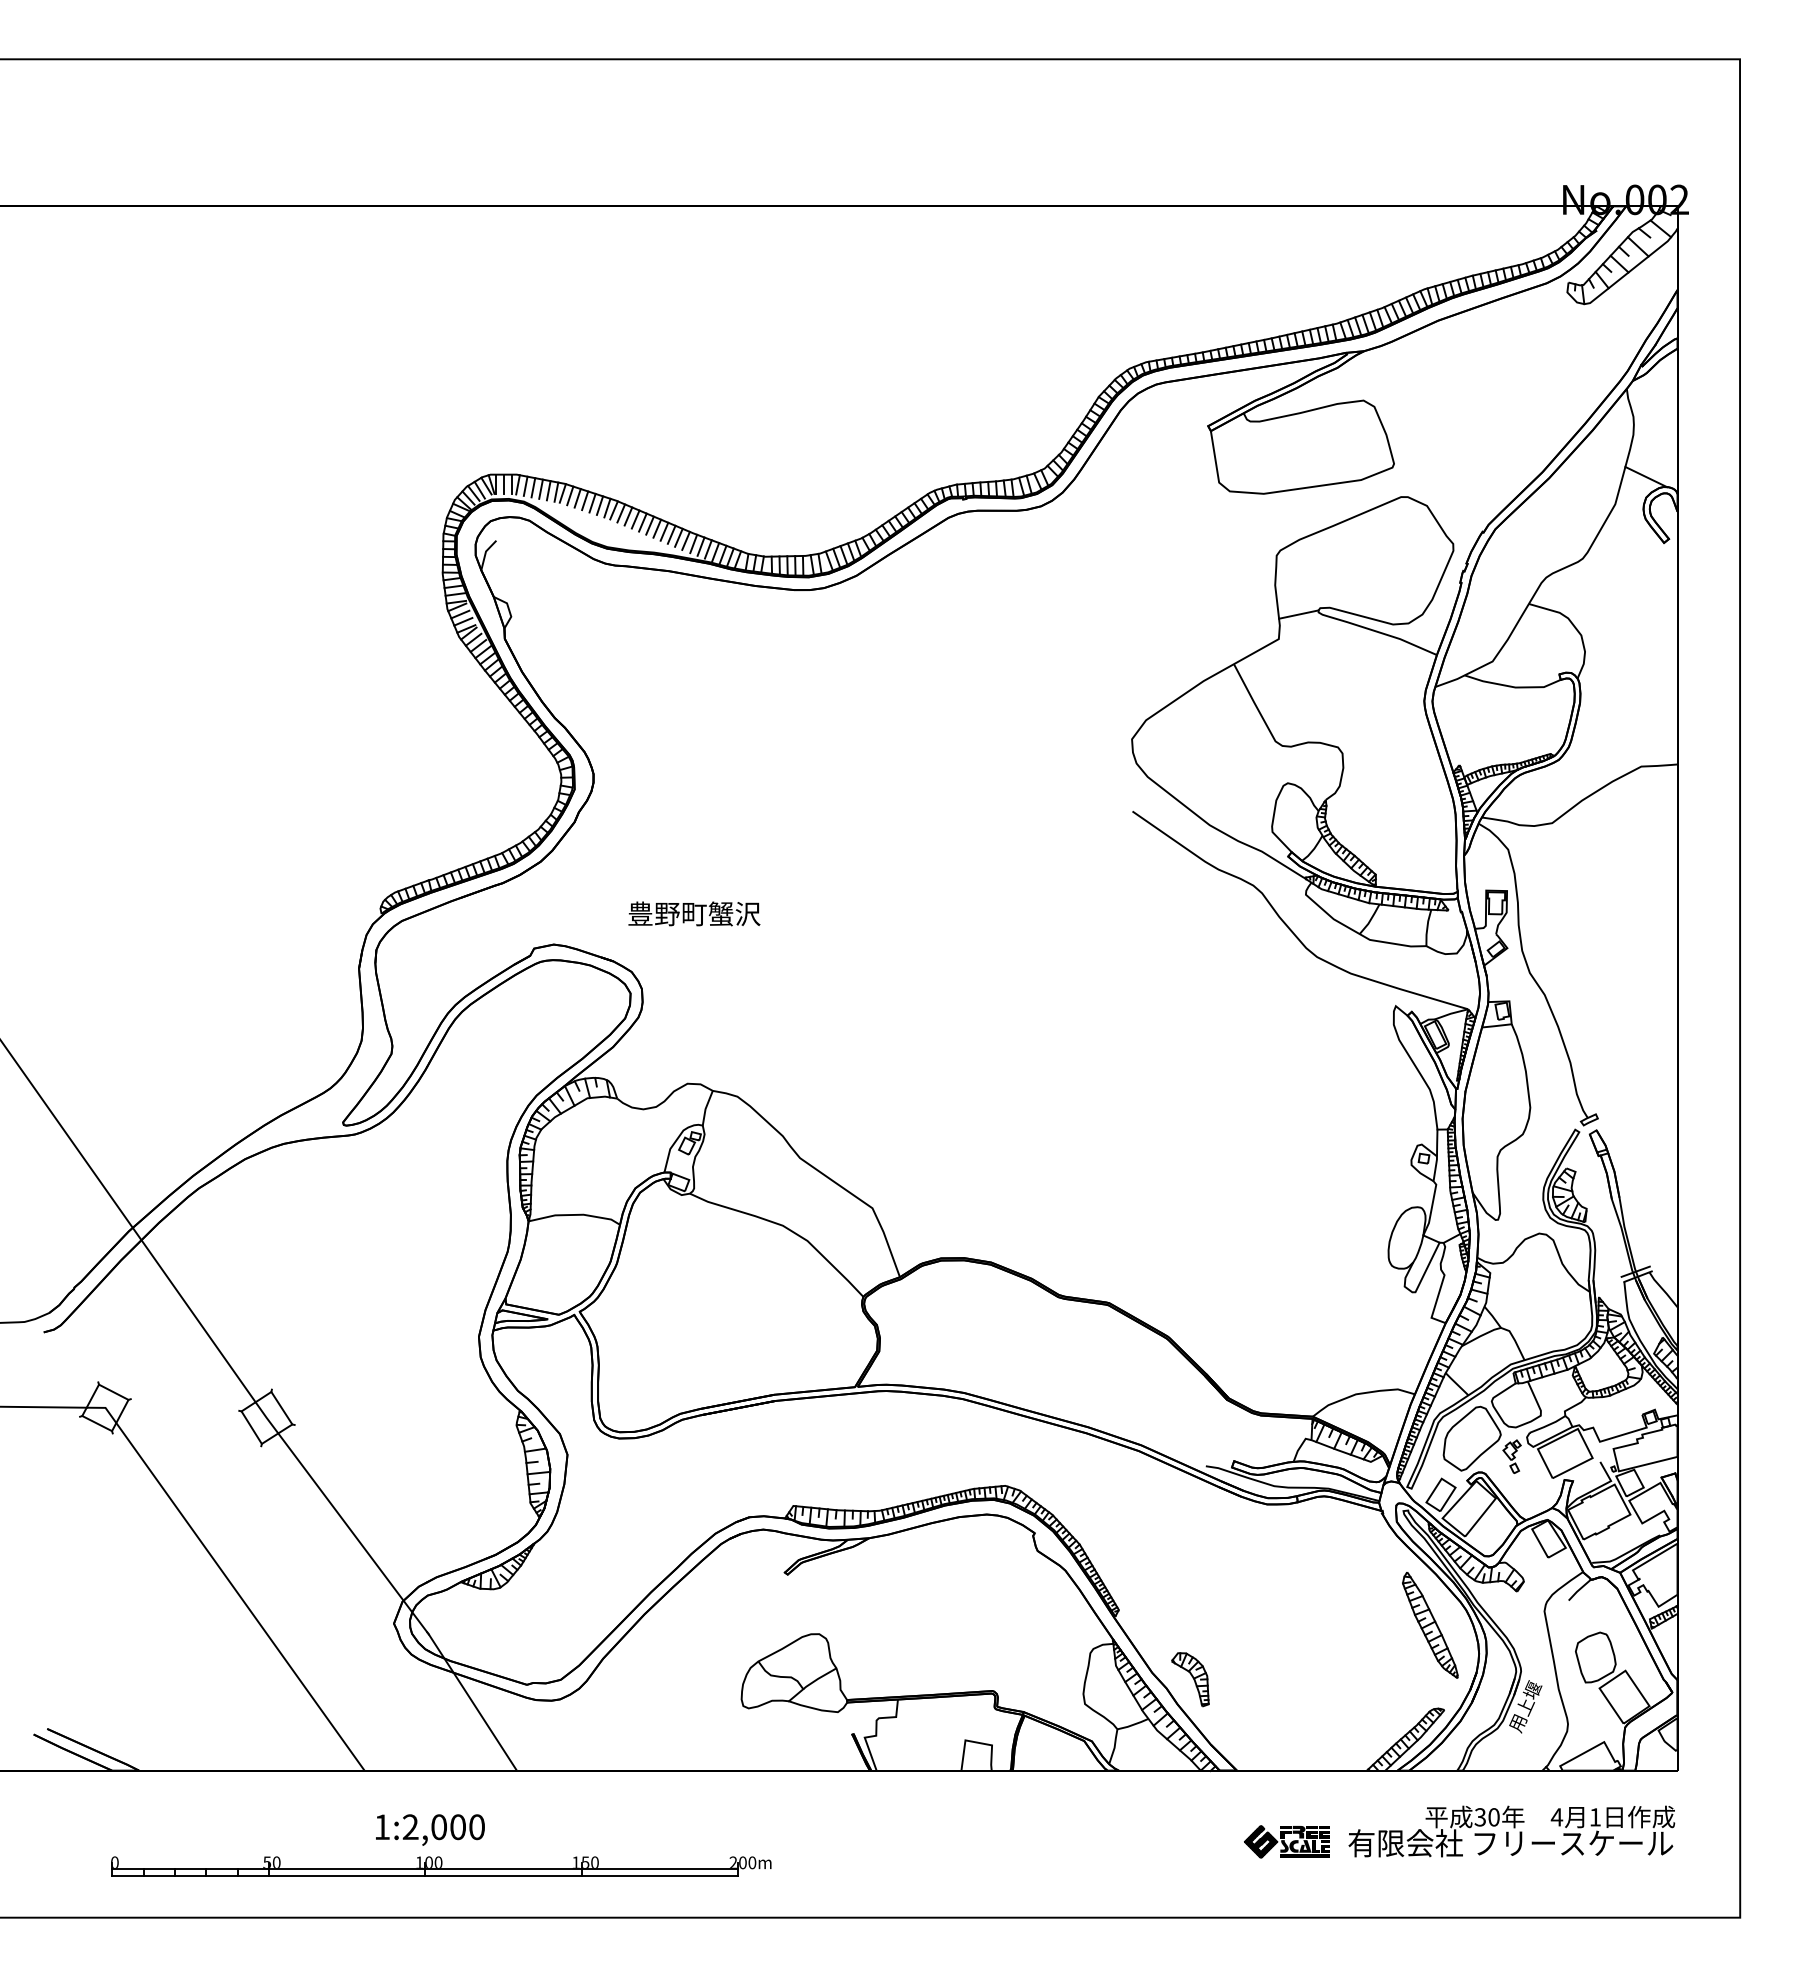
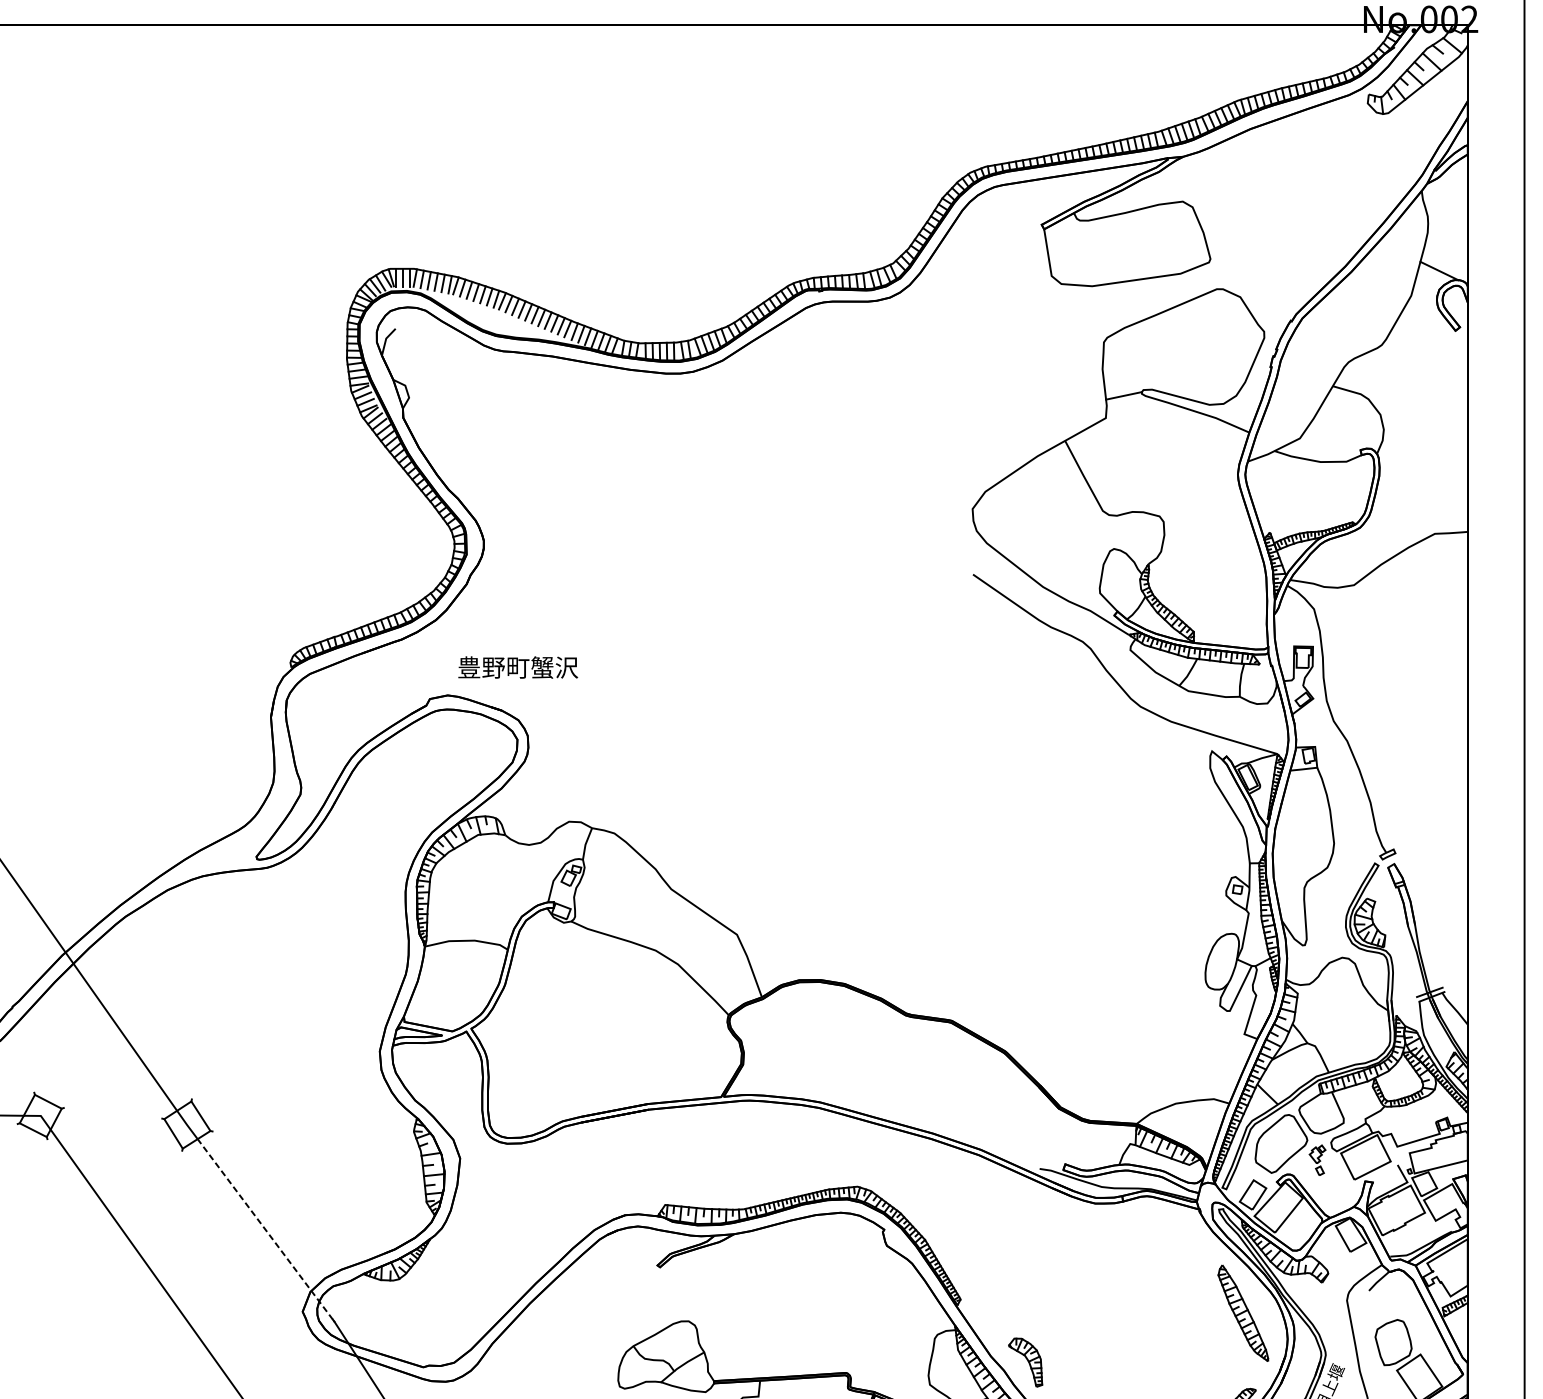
text: (694, 913) -> (518, 667), moved
line: (352, 1532) -> (265, 1229), solid -> dashed

